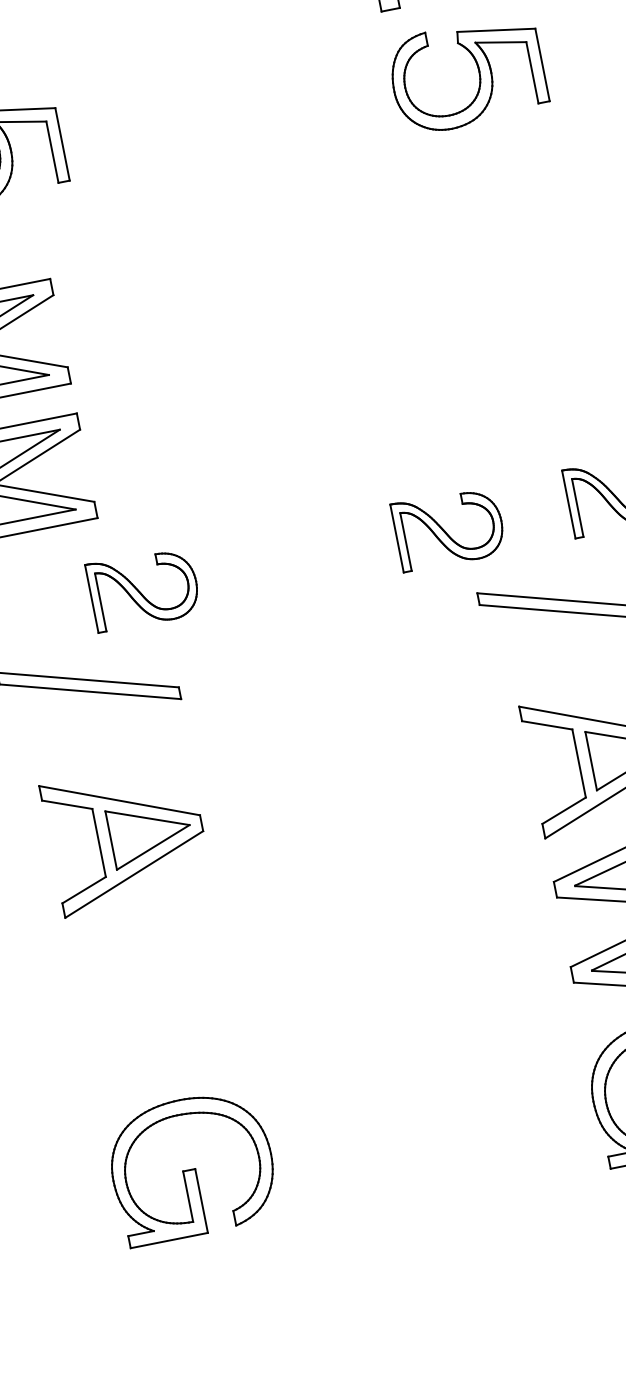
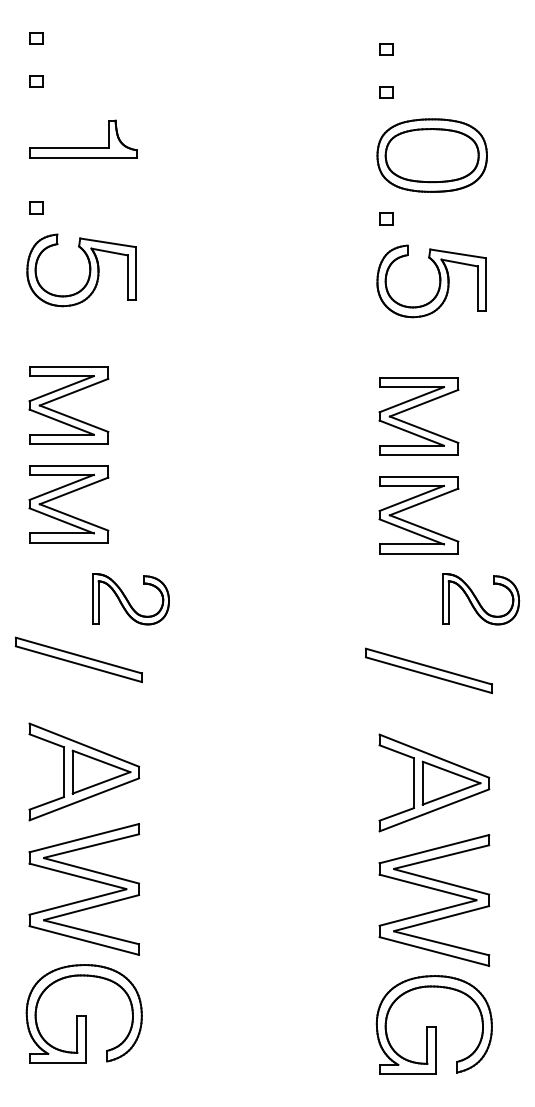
part: (481, 250) -> (416, 407), added
part: (509, 409) -> (414, 523), added
part: (448, 529) -> (354, 599), removed
part: (163, 1009) -> (86, 898), added

